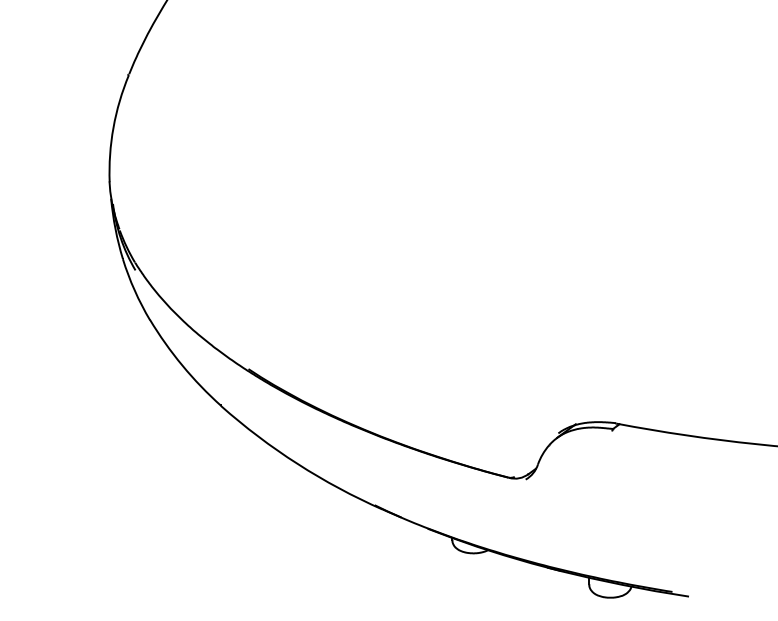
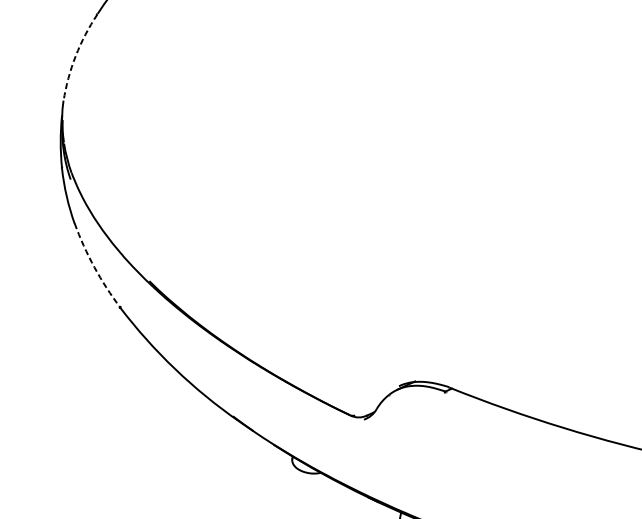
arc: (113, 127) -> (75, 55), solid -> dashed
arc: (182, 365) -> (94, 267), solid -> dashed

